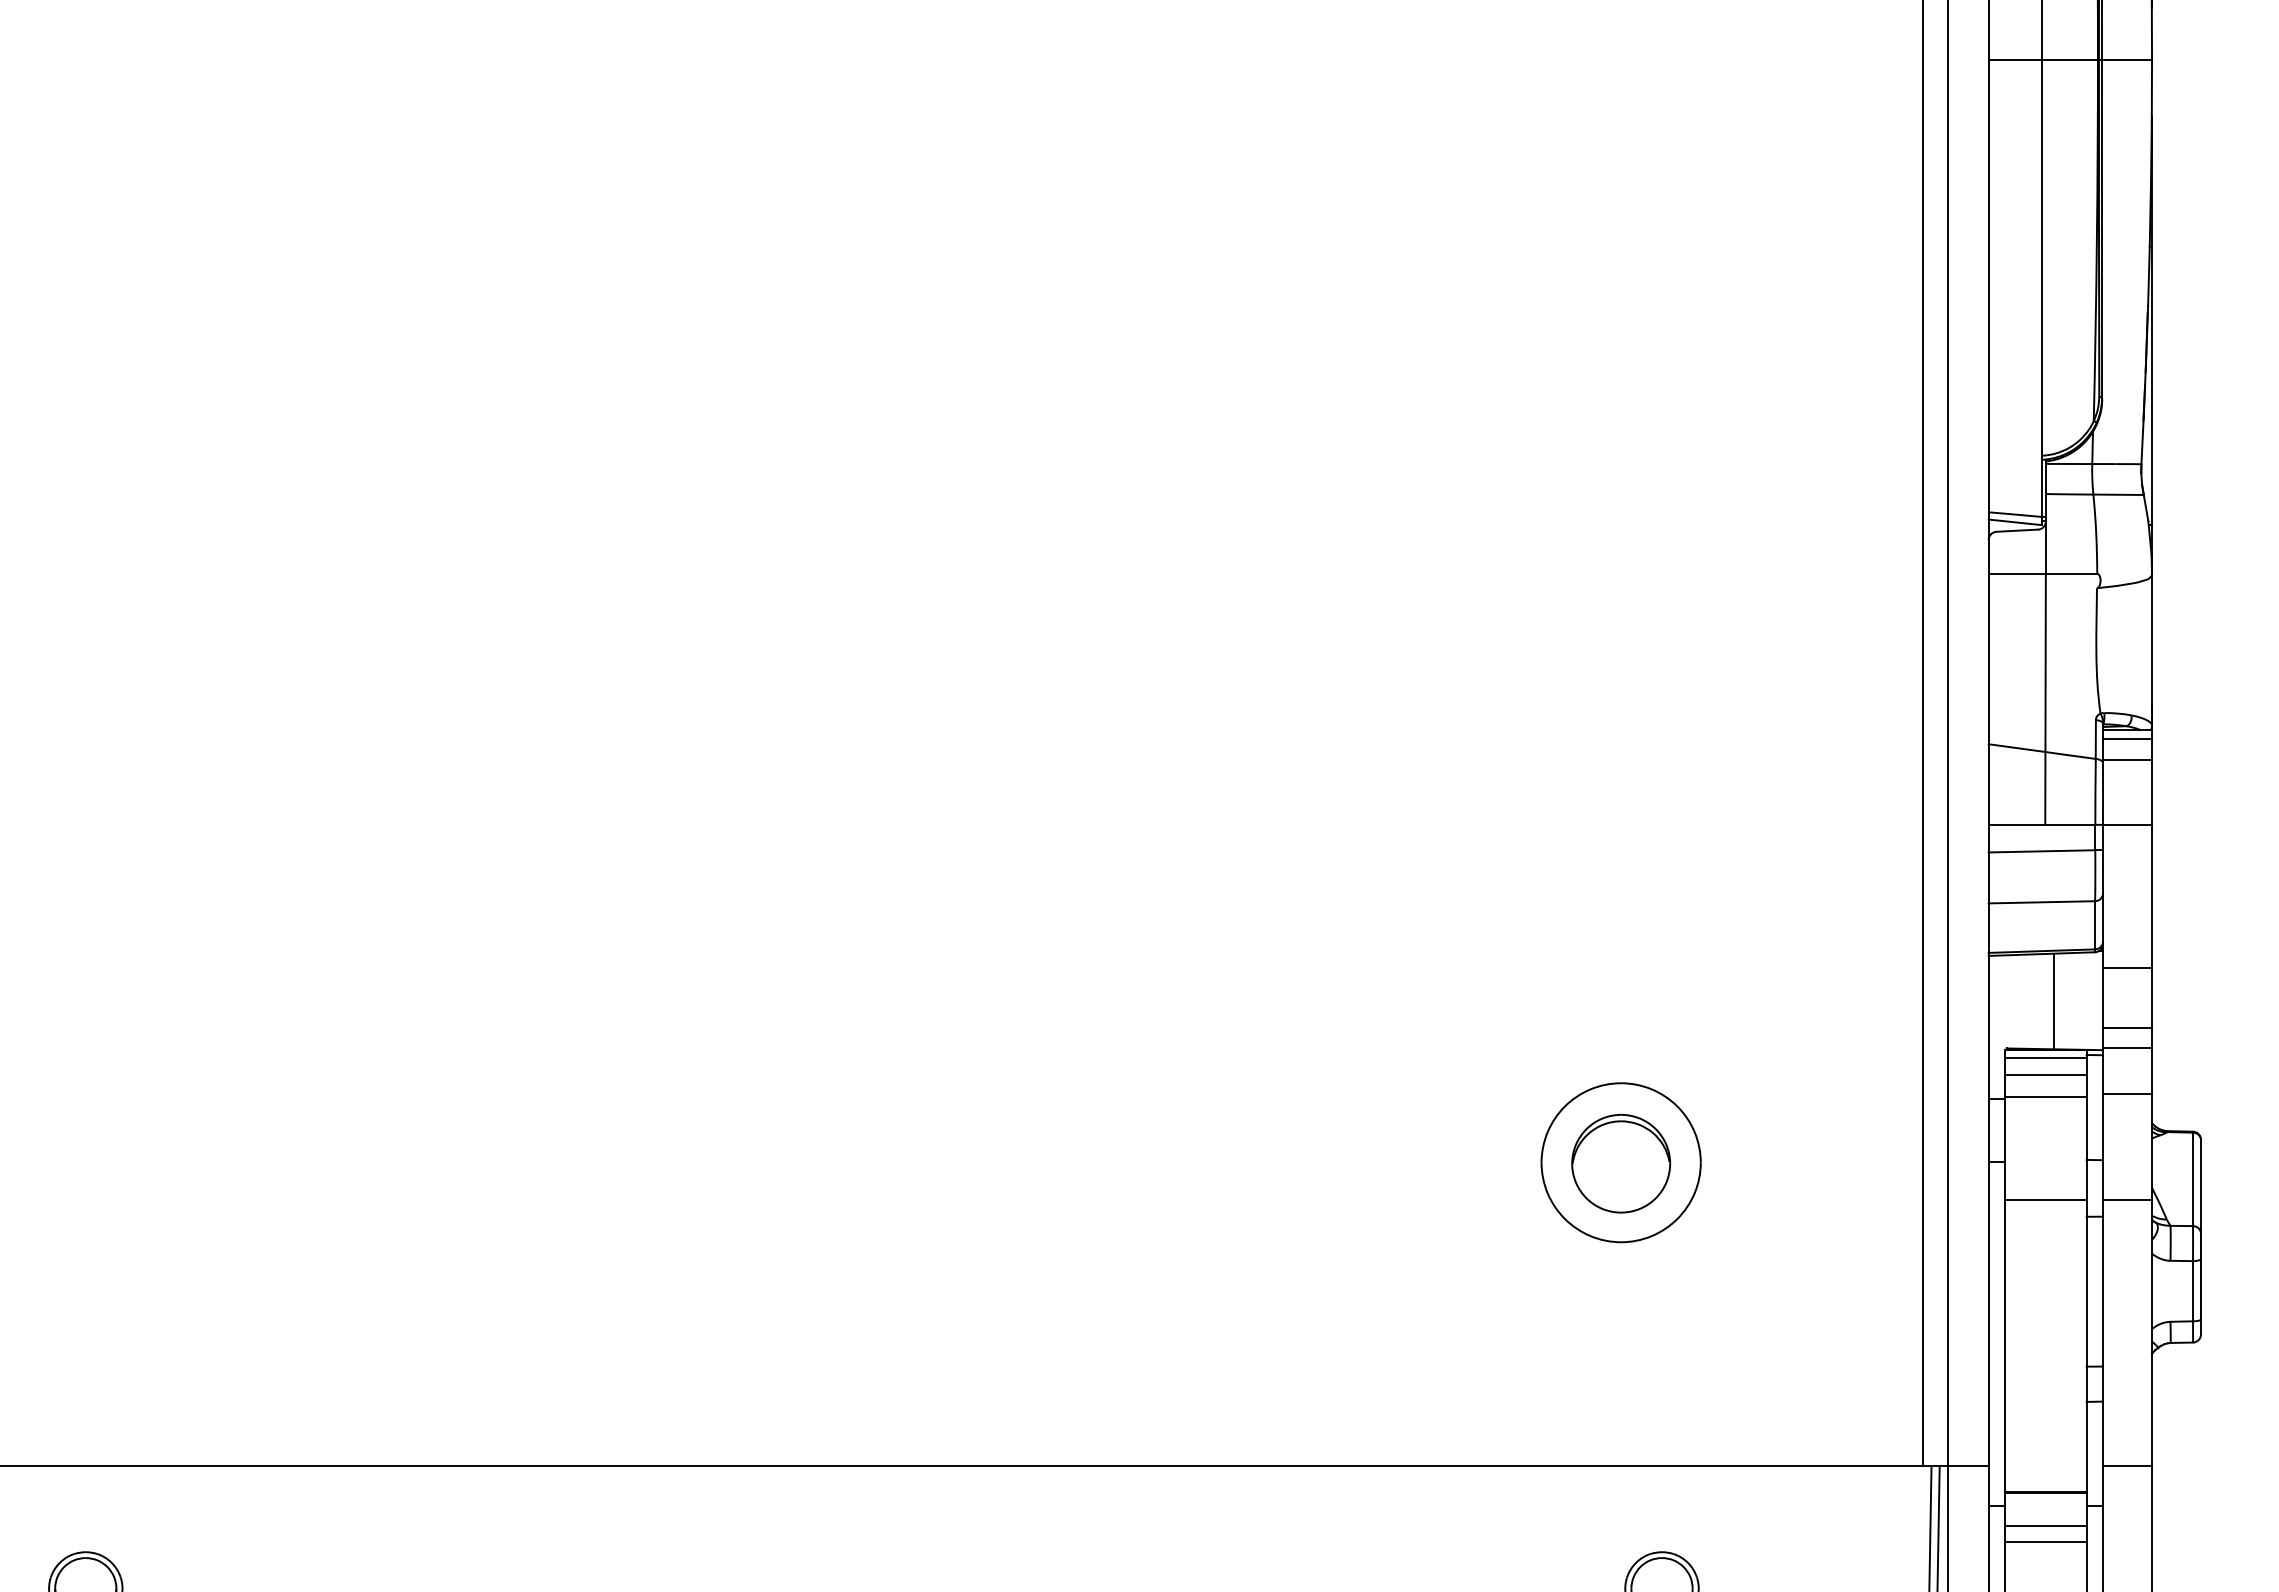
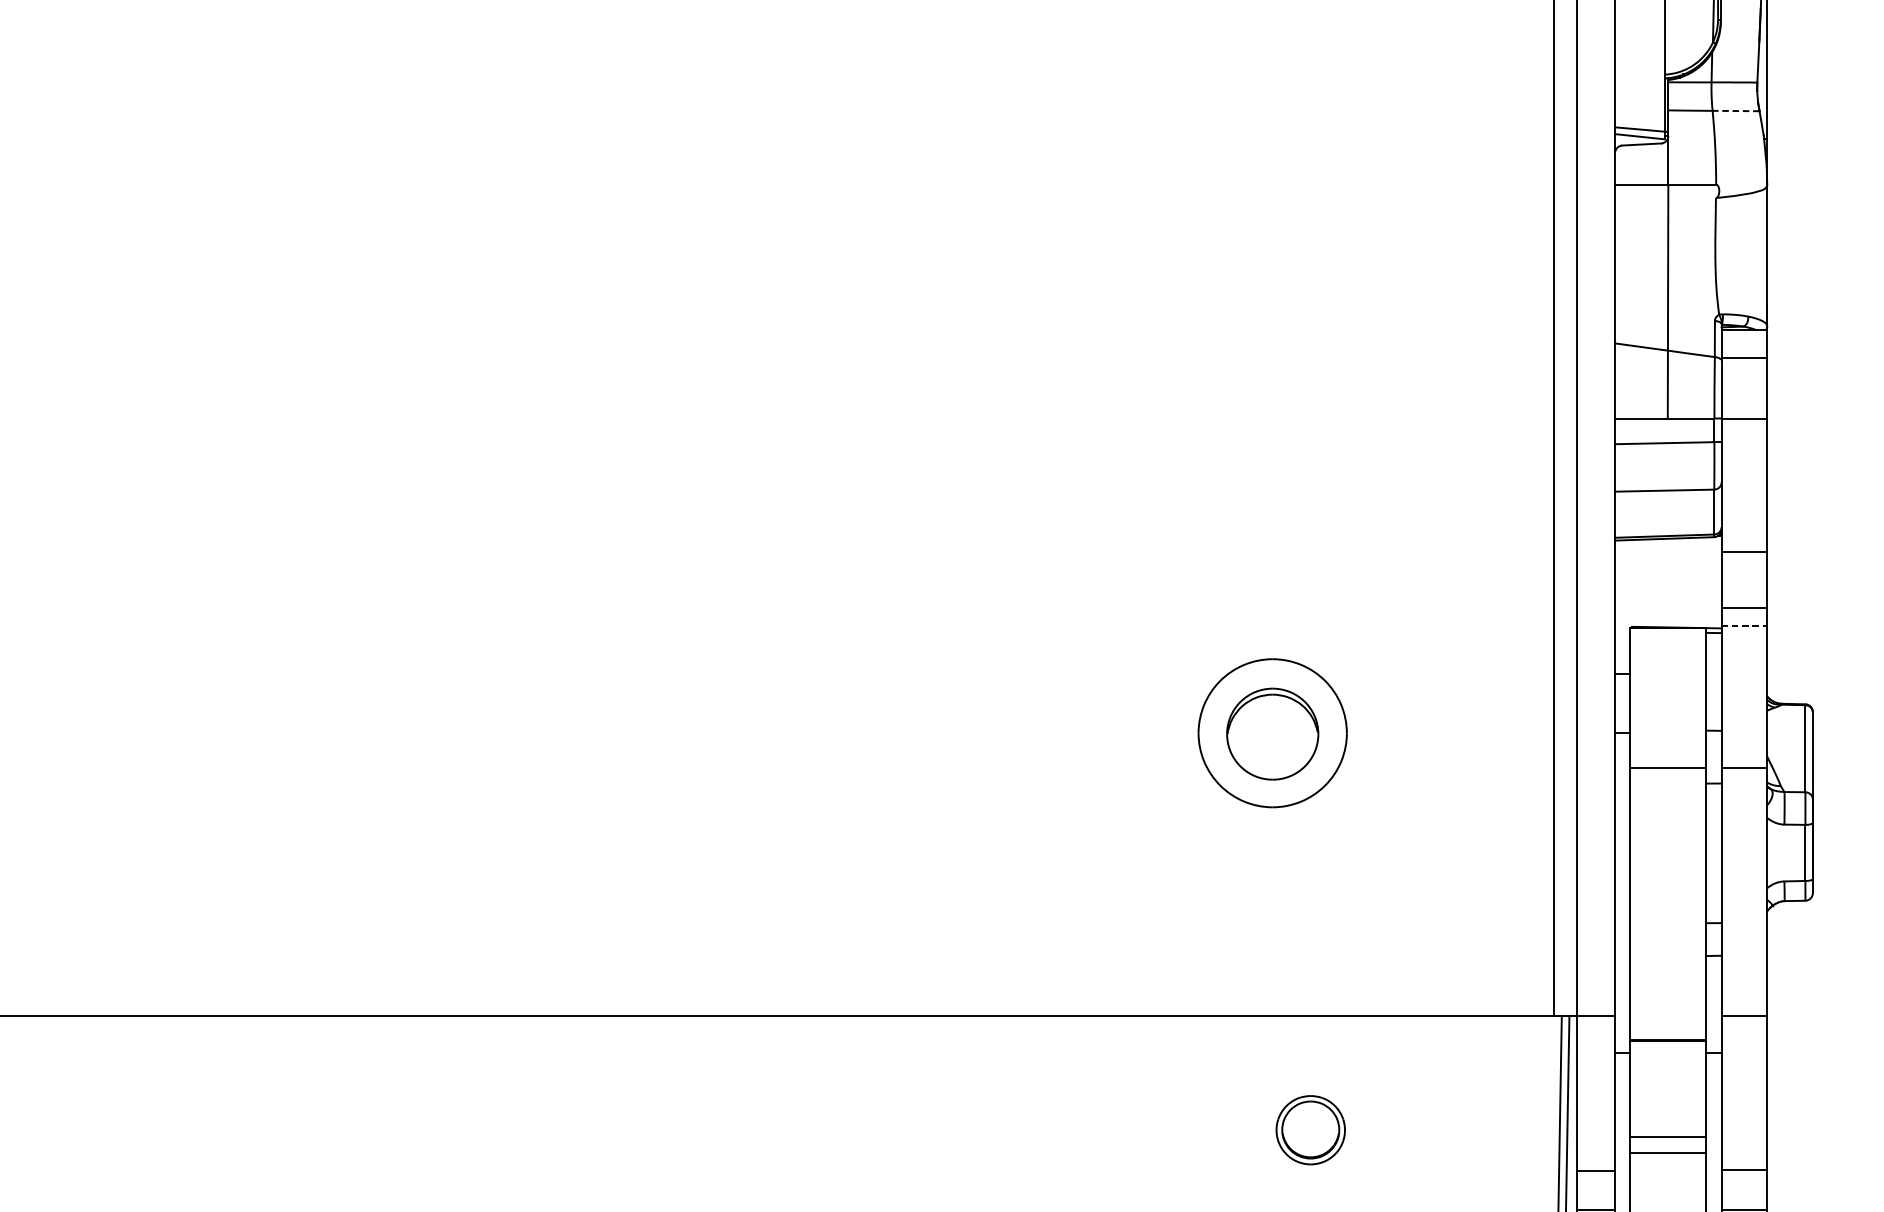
line: (2118, 494) -> (1735, 110), solid -> dashed
line: (2127, 738) -> (1744, 338), removed
line: (2054, 1001) -> (1676, 583), removed
line: (2127, 1047) -> (1744, 625), solid -> dashed
line: (2045, 1057) -> (1667, 635), removed
line: (2045, 1074) -> (1667, 651), removed
line: (2127, 1093) -> (1744, 668), removed
line: (2045, 1096) -> (1667, 671), removed
line: (2045, 1526) -> (1667, 1072), removed
line: (2045, 1541) -> (1667, 1086), removed

